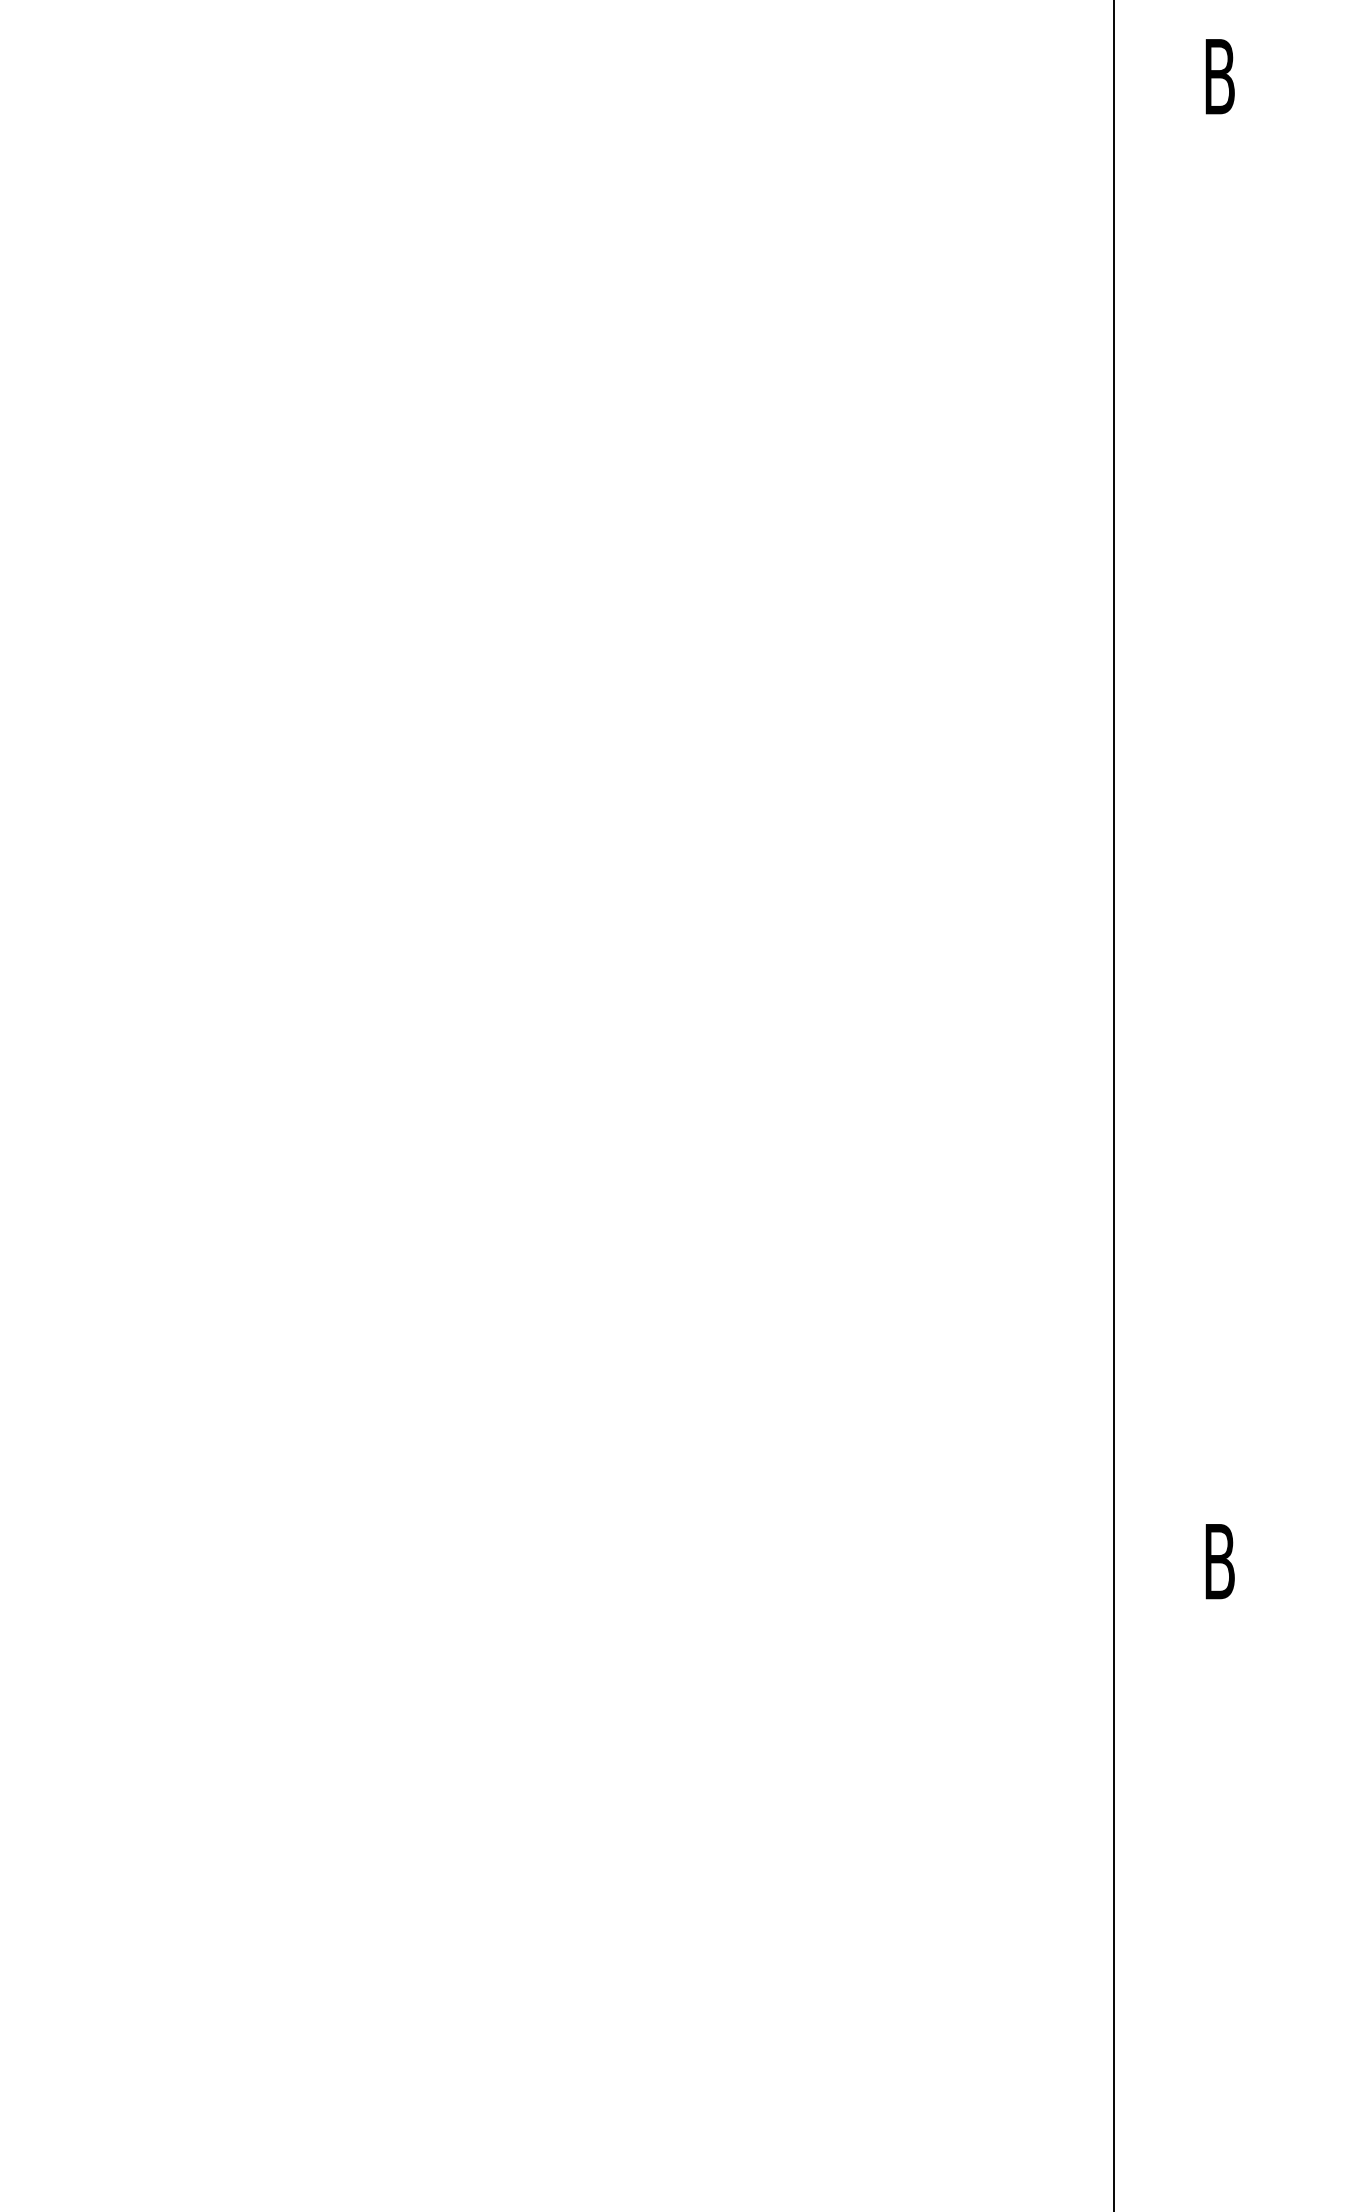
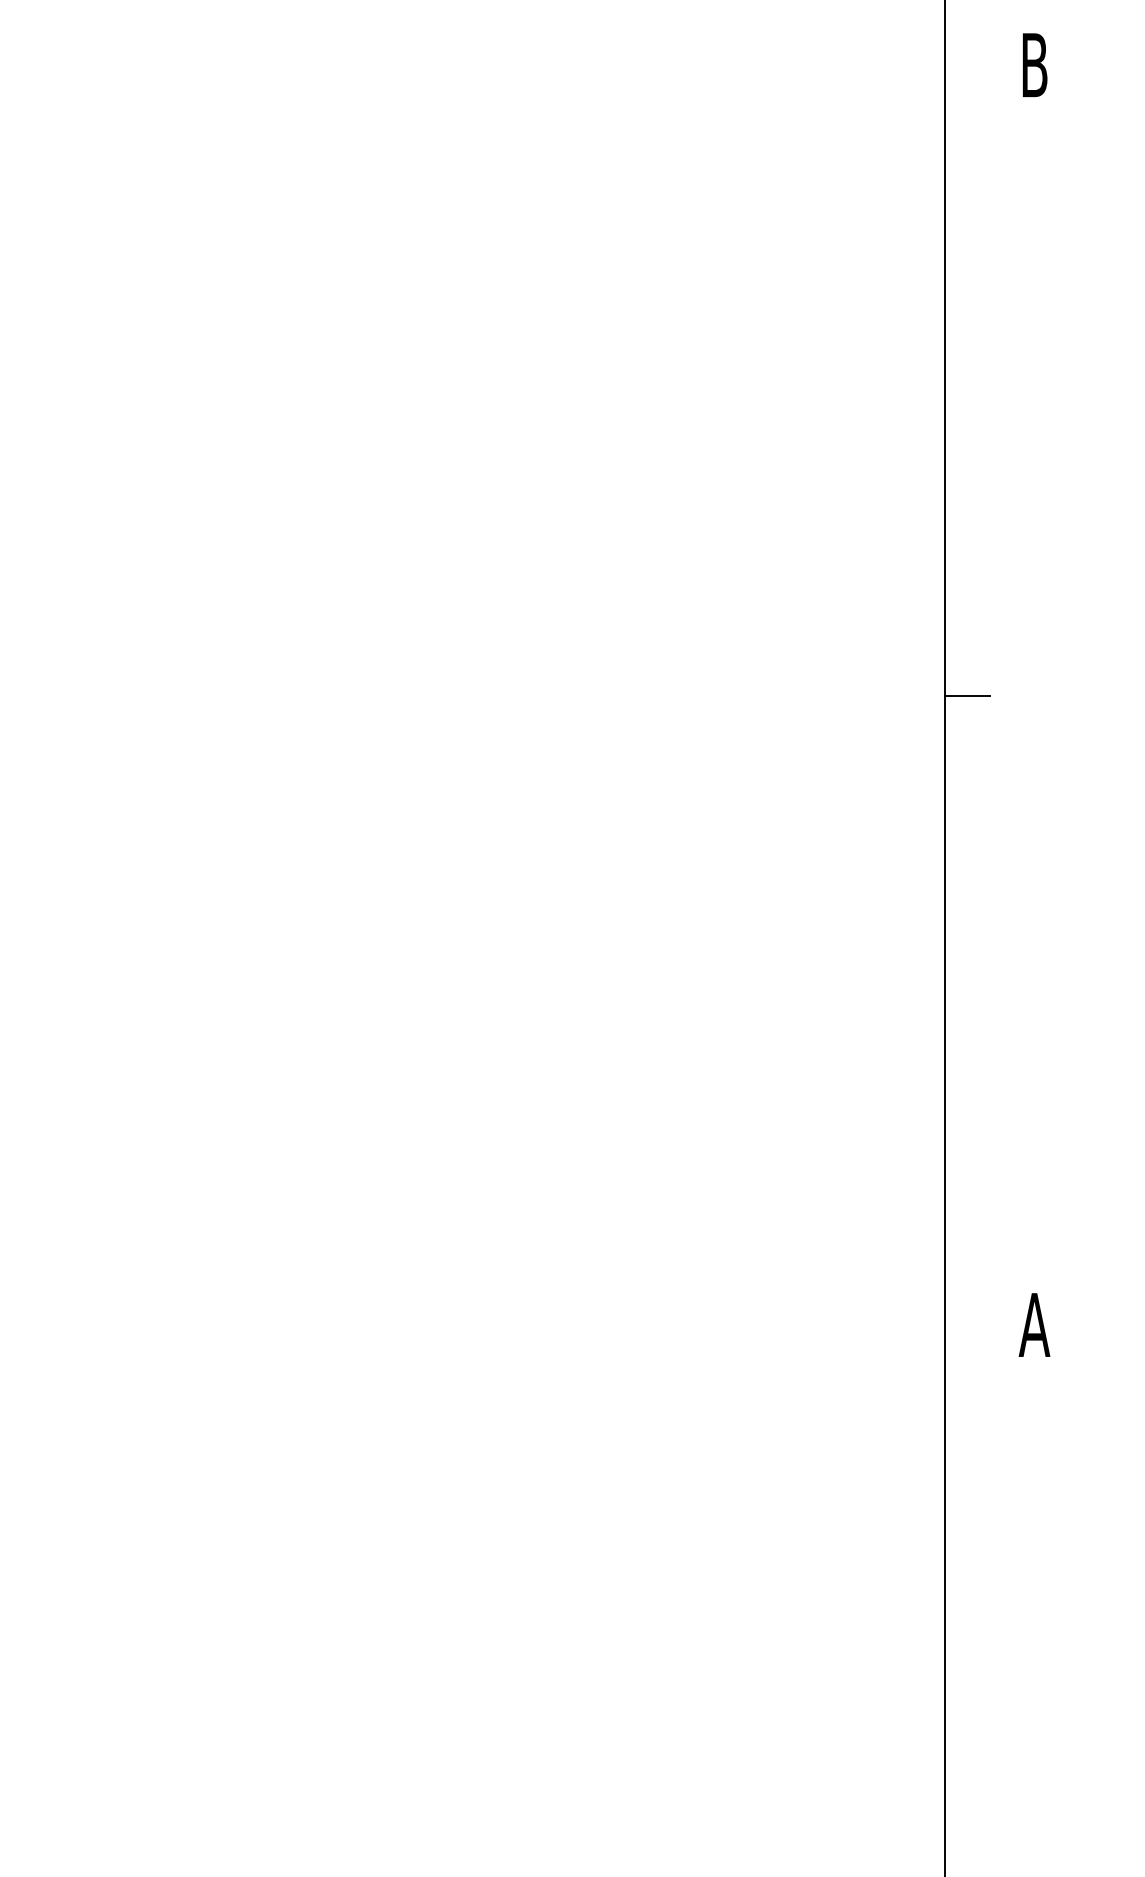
line: (1139, 820) -> (966, 696), added
text: (1219, 1561) -> (1034, 1324), B -> A

